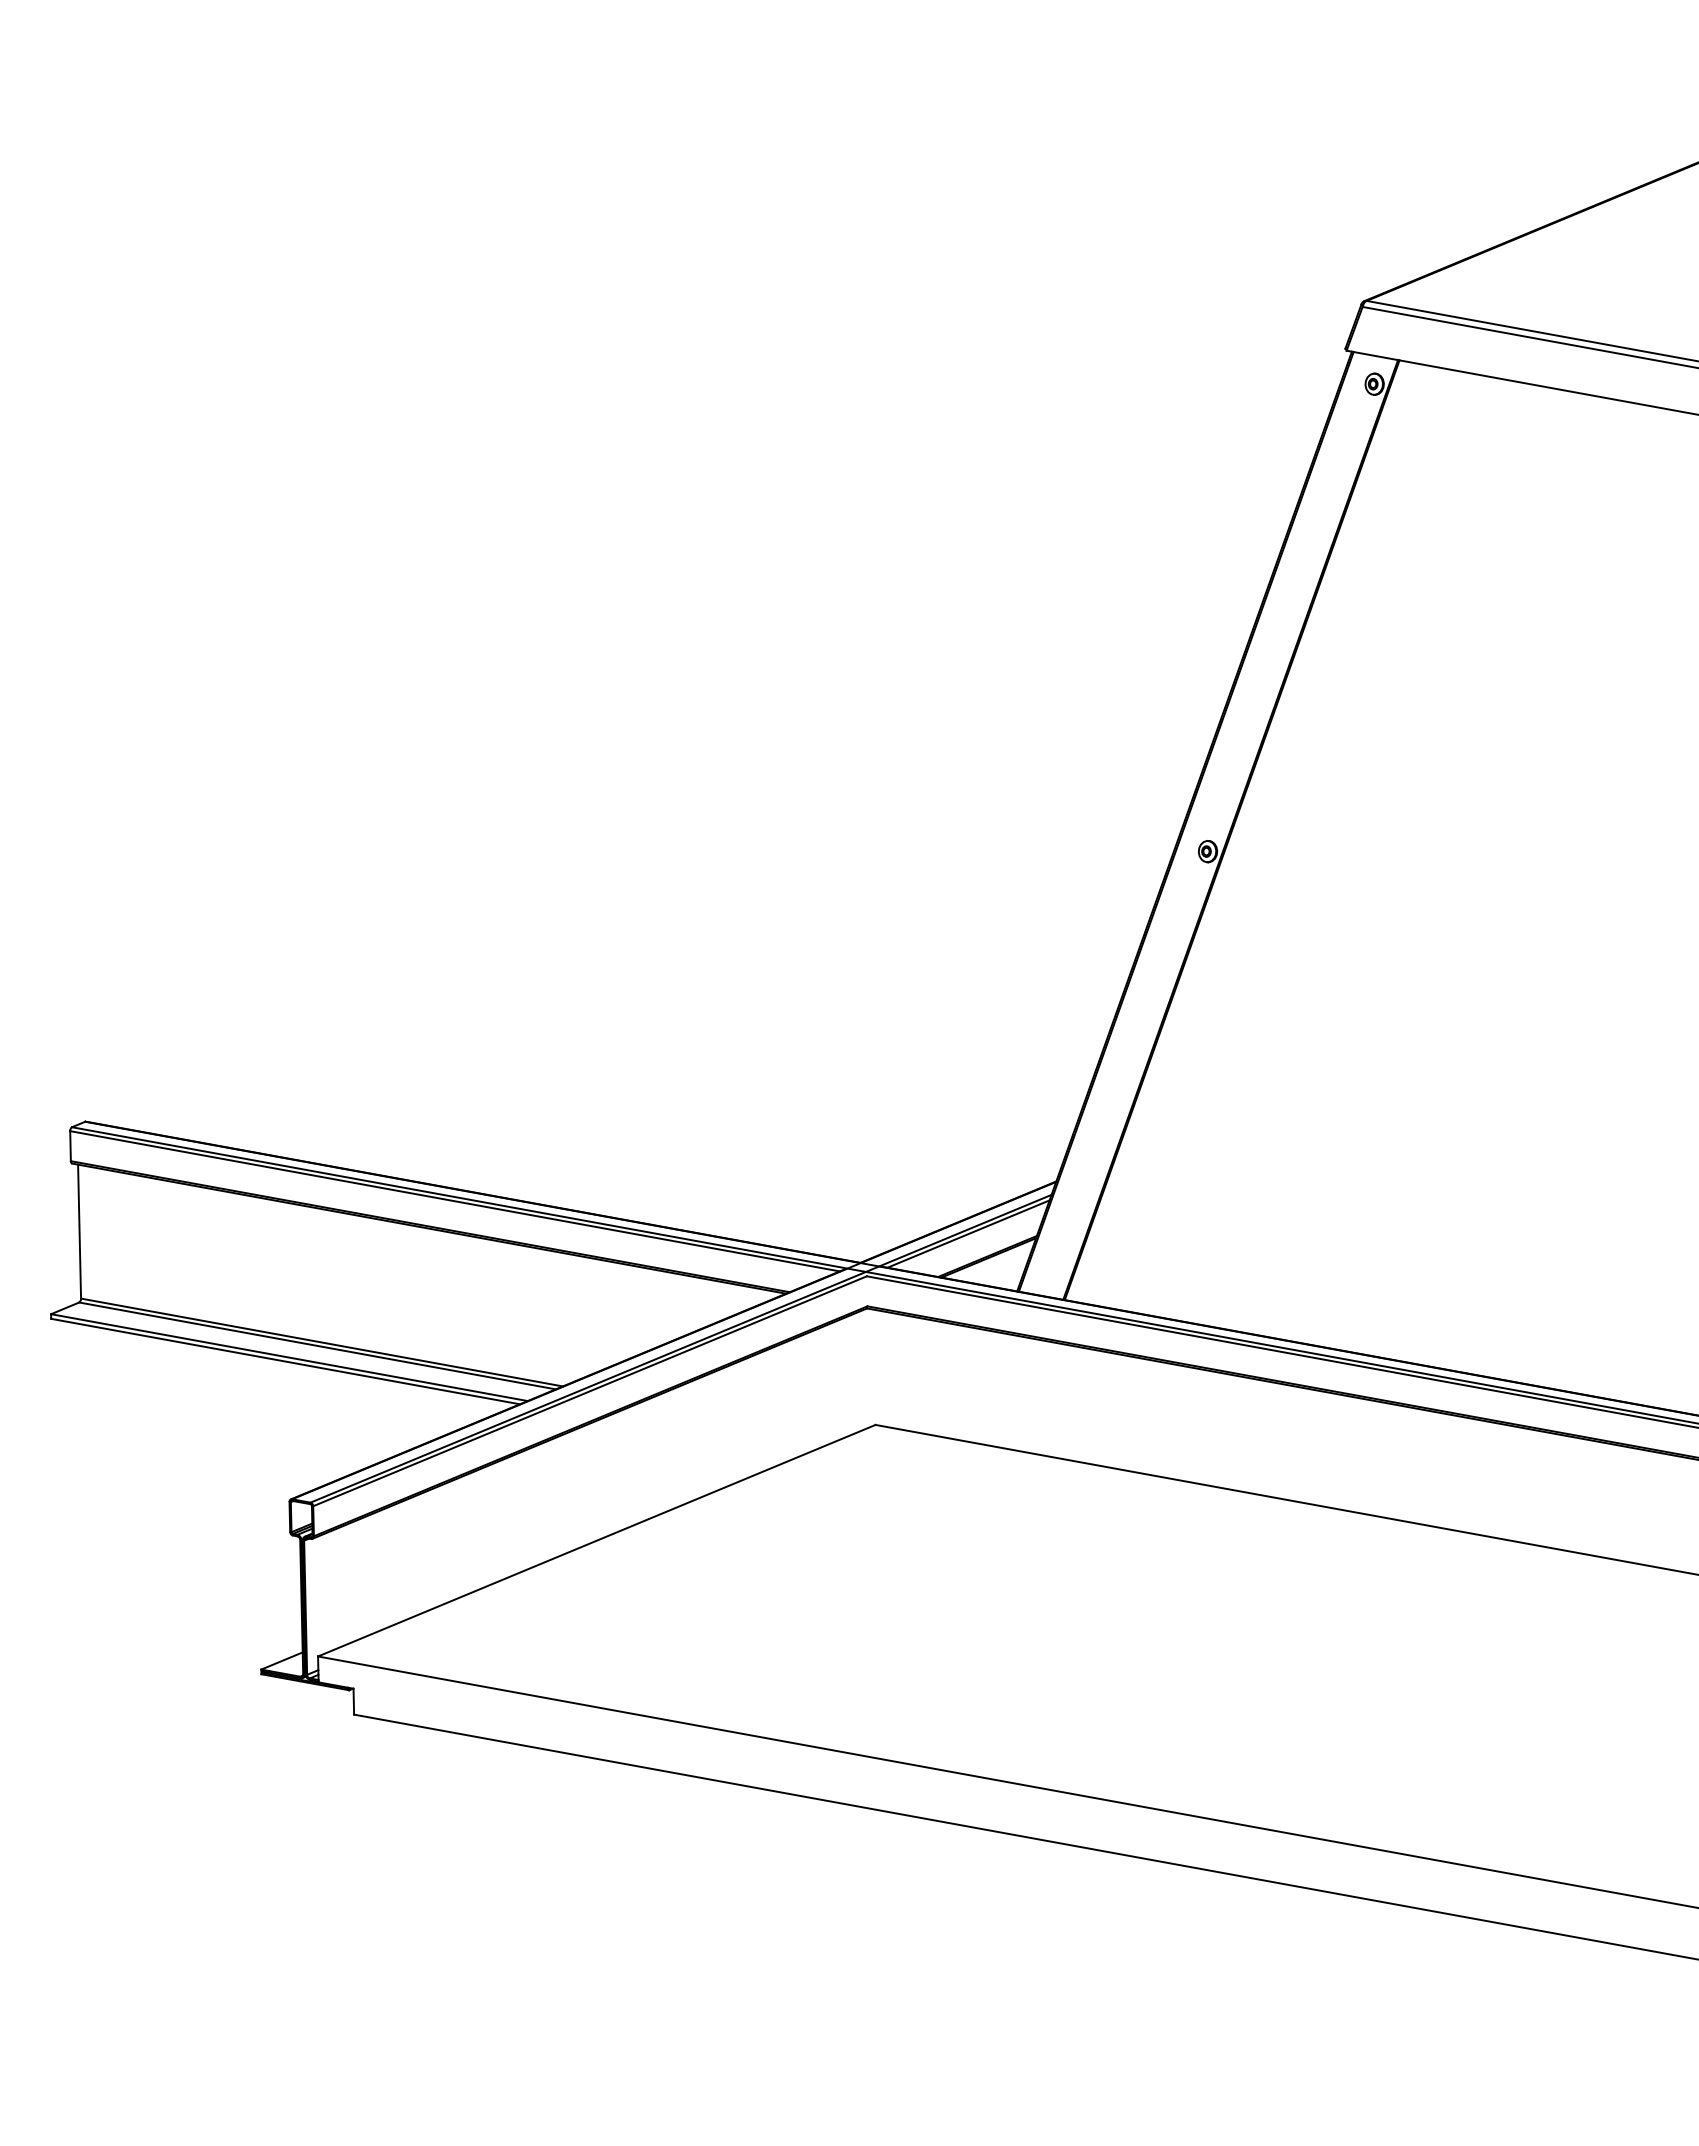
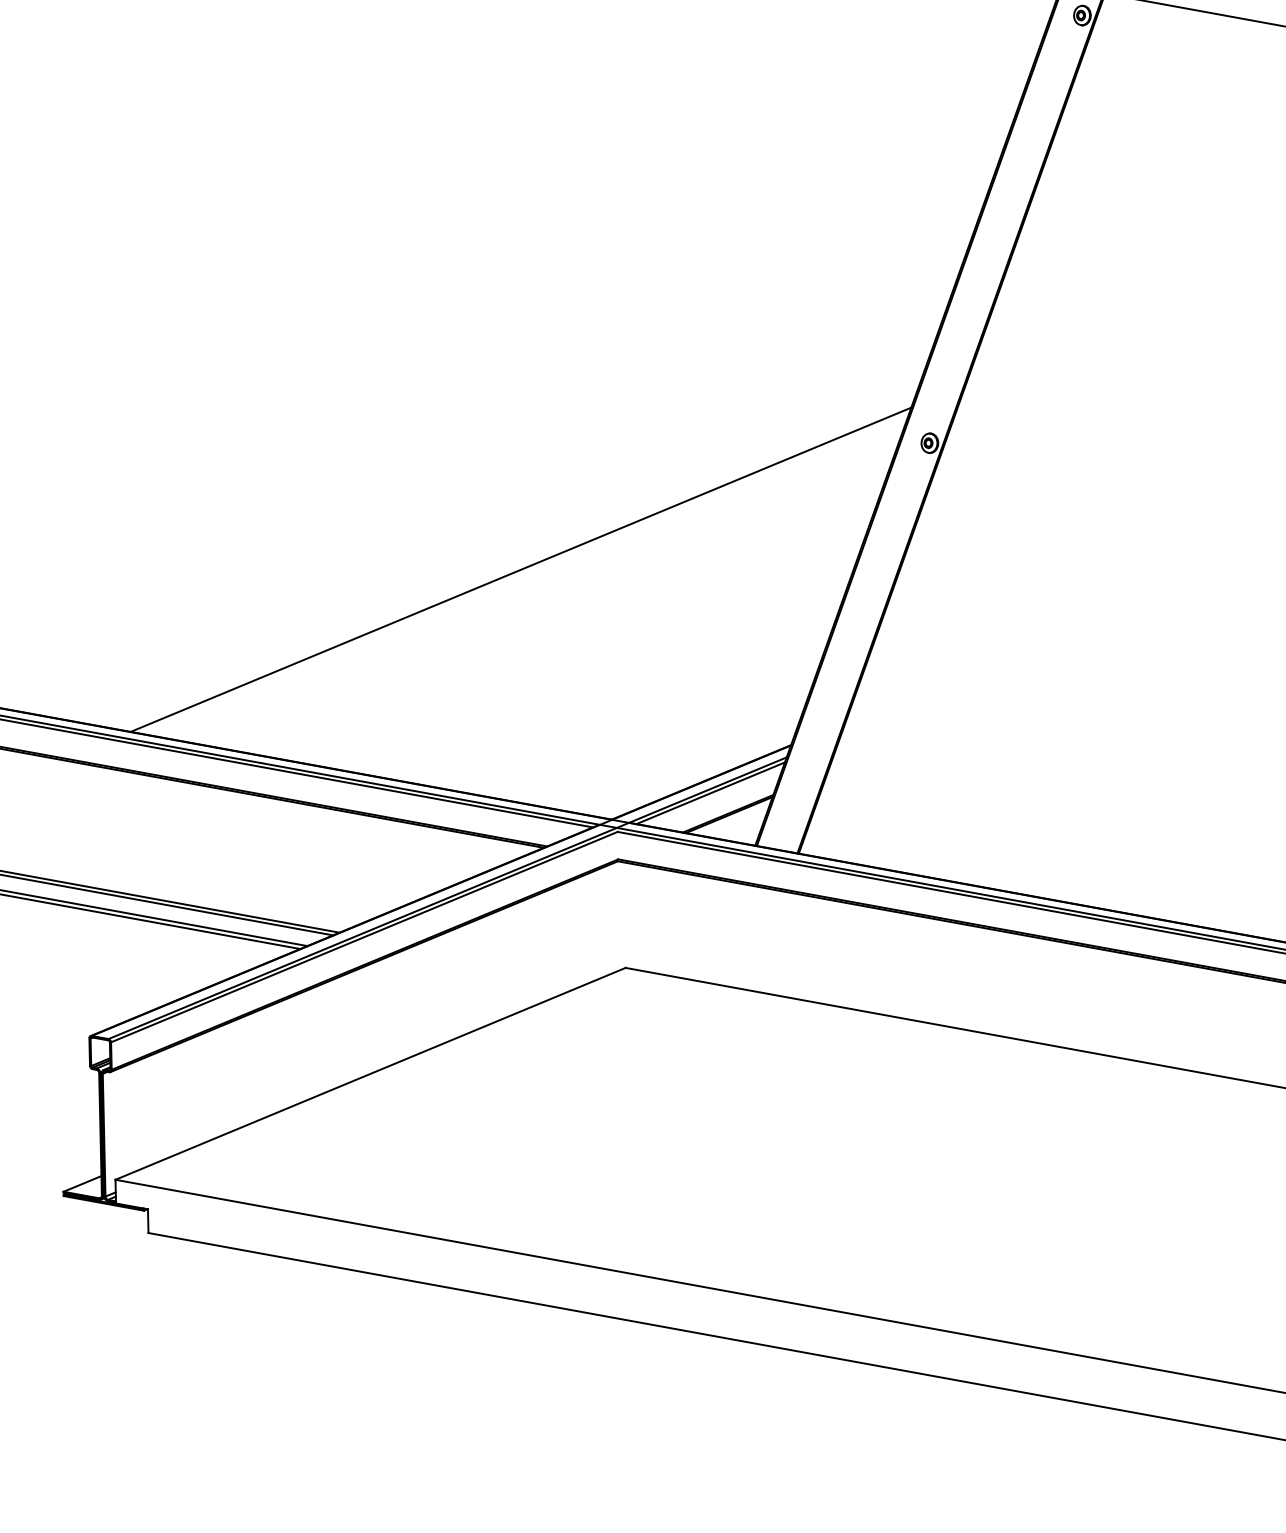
line: (760, 989) -> (520, 569), added

